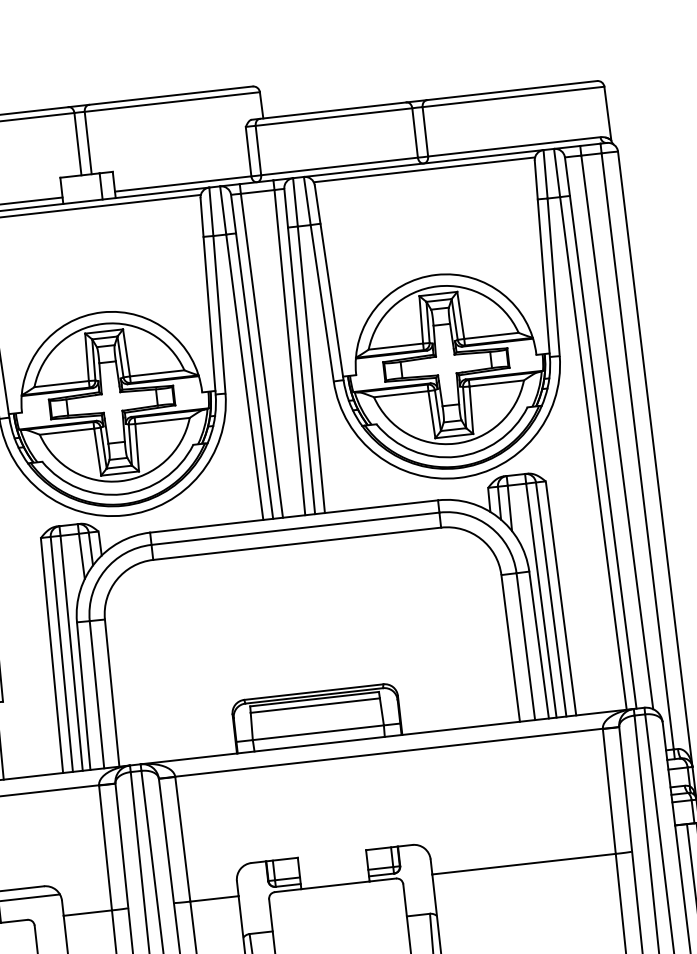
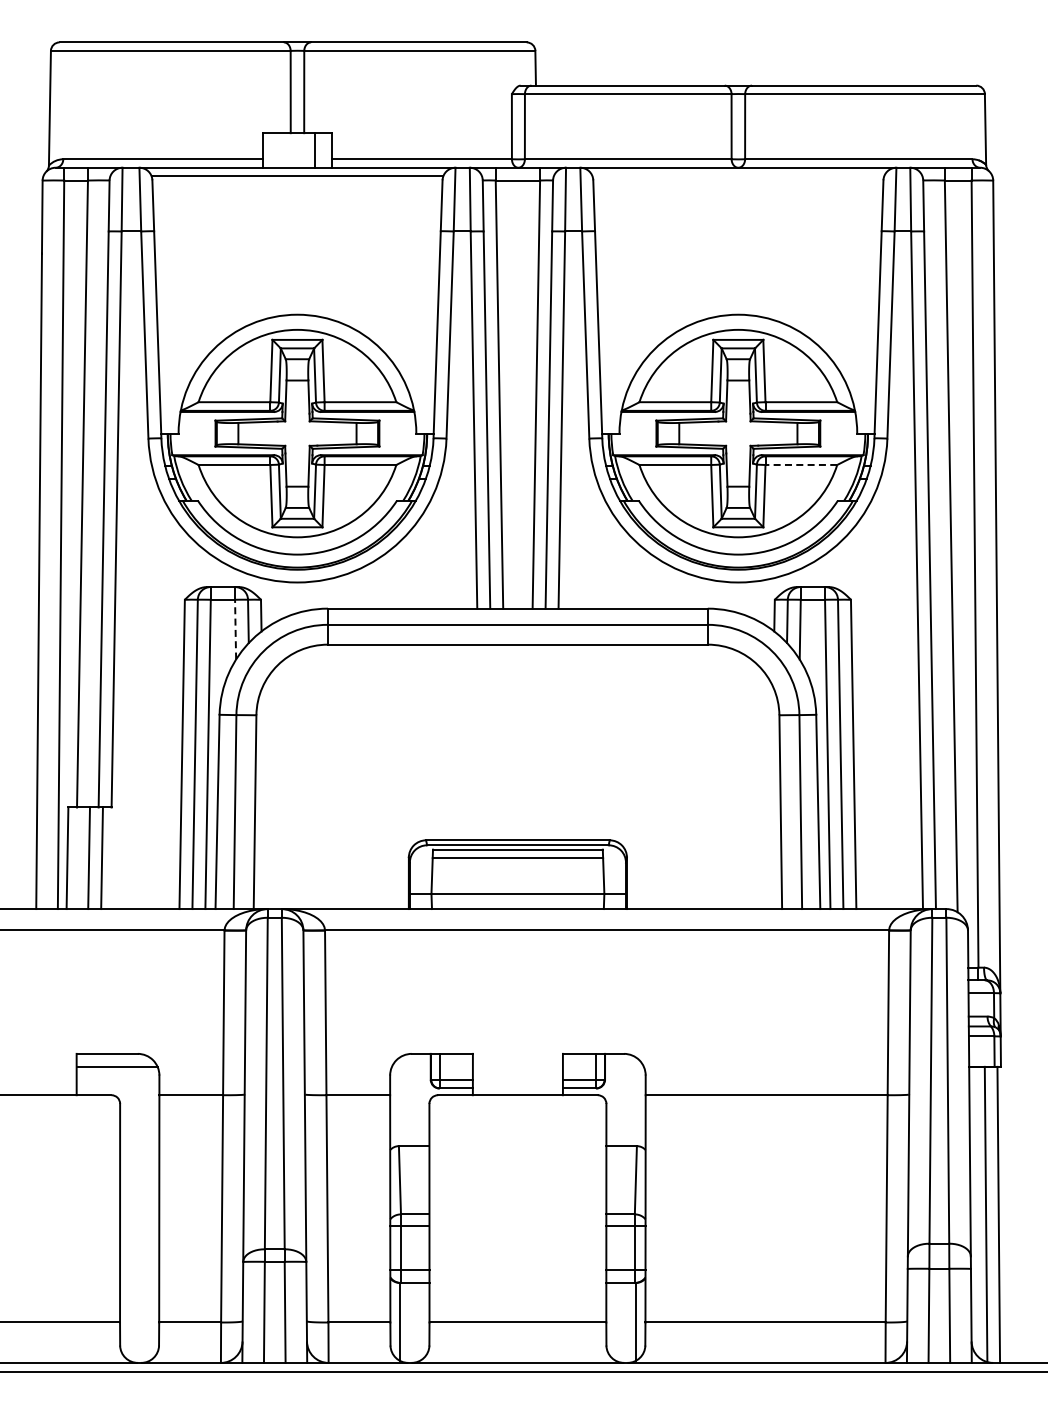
line: (424, 170) -> (738, 176), removed
line: (496, 383) -> (801, 464), solid -> dashed
line: (81, 556) -> (235, 629), solid -> dashed

